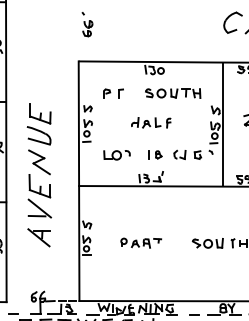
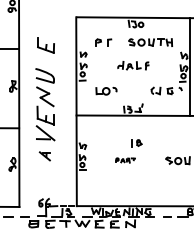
part: (40, 113) -> (46, 44), moved
part: (155, 154) -> (136, 142), moved
part: (38, 237) -> (44, 156), size x0.6
part: (141, 242) -> (125, 159), size x0.6

